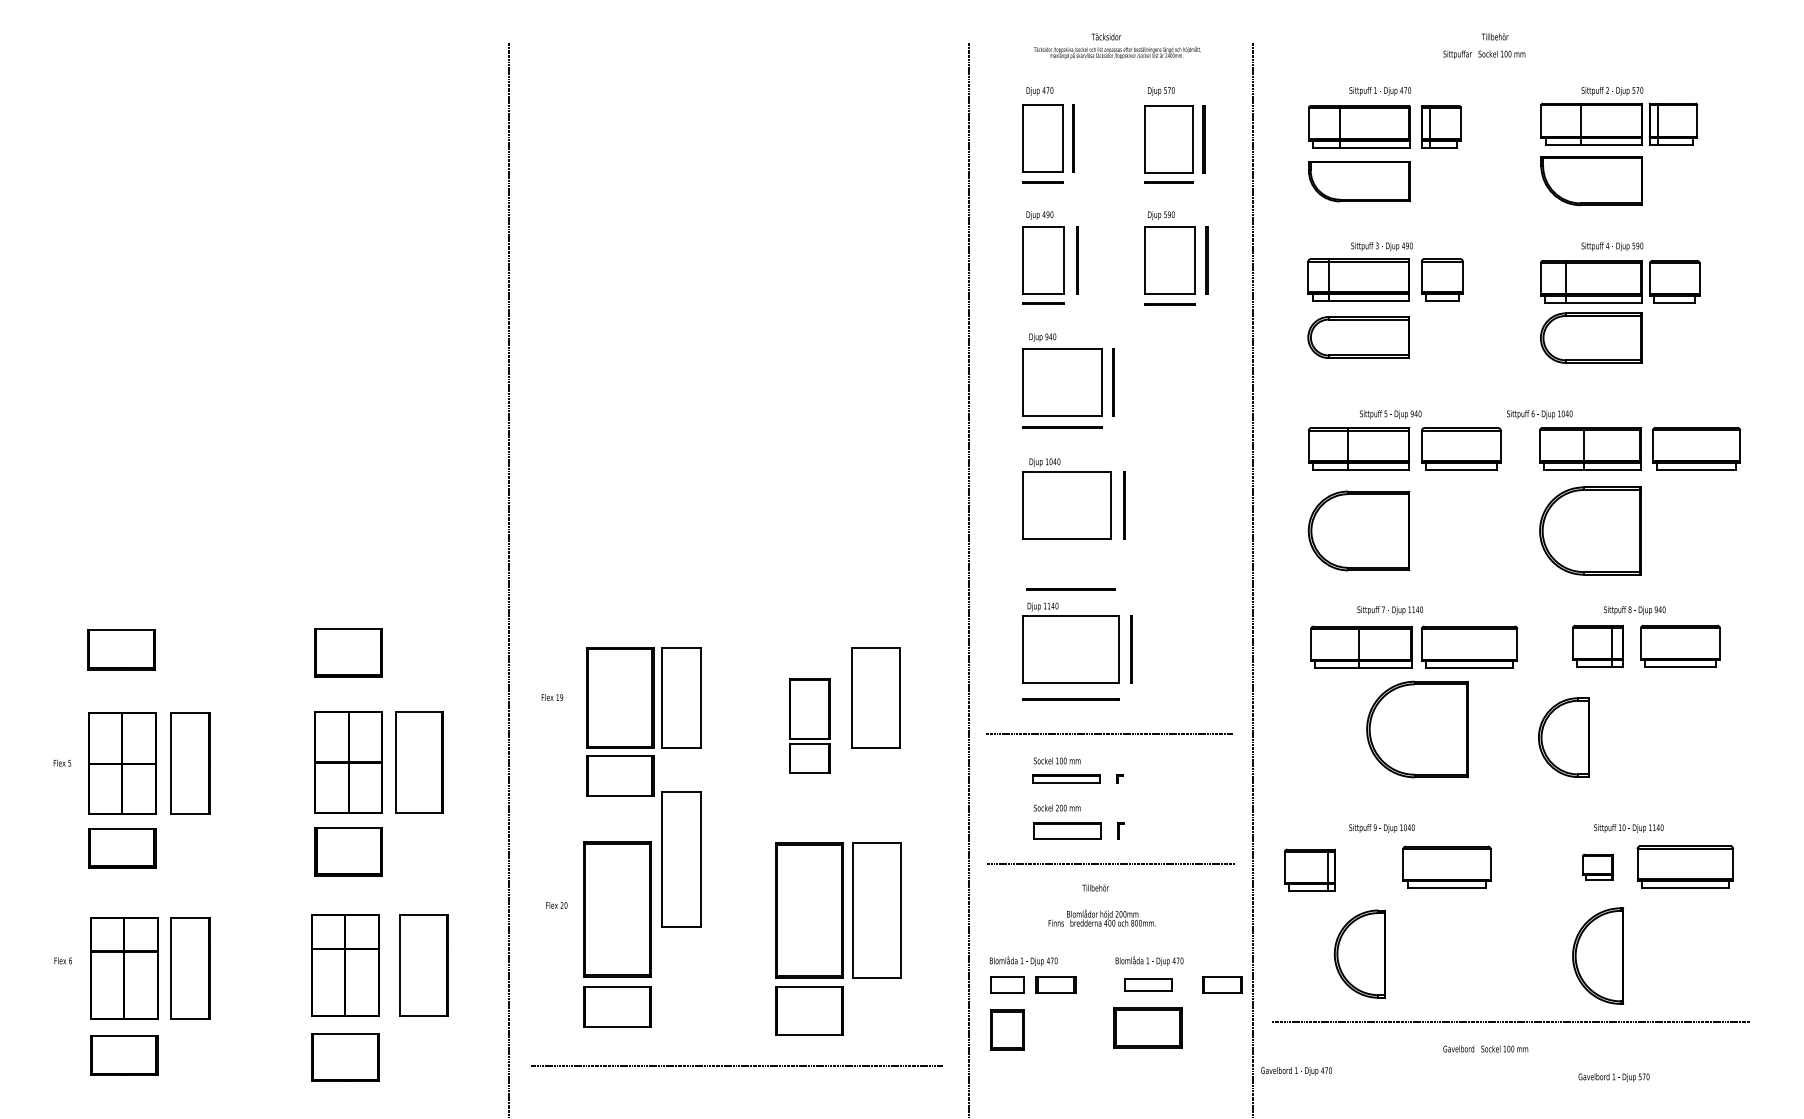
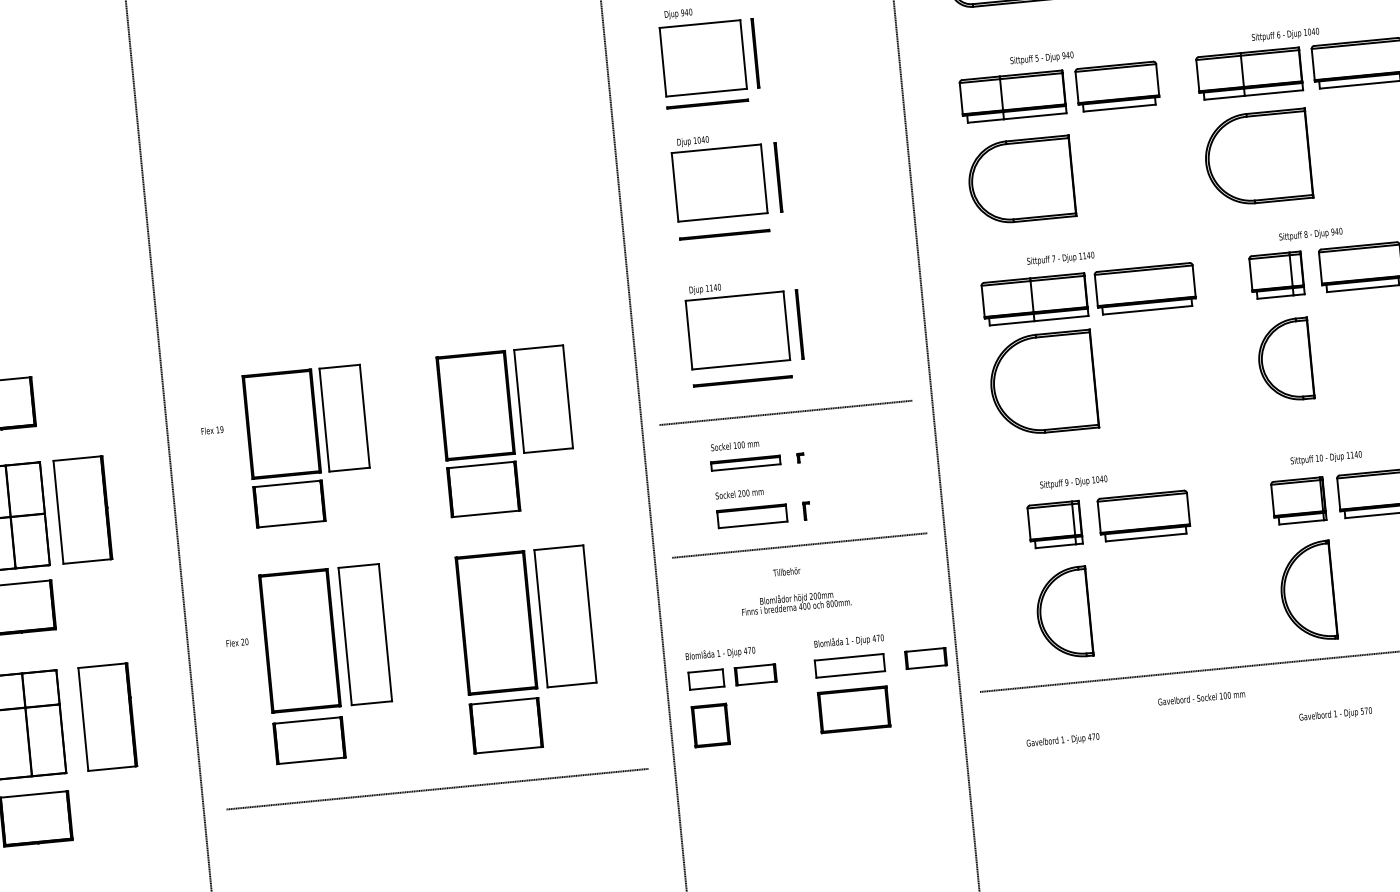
text: (1539, 414) -> (1285, 35), moved
line: (1070, 589) -> (724, 234), moved
part: (809, 725) -> (478, 433), size x1.67
part: (1417, 729) -> (1043, 383), moved
part: (1563, 737) -> (1284, 360), moved
part: (681, 859) -> (365, 634), moved
part: (1598, 866) -> (1298, 500), size x1.67
part: (1309, 869) -> (1054, 523), moved
part: (1147, 984) -> (849, 665), size x1.43
text: (1296, 1071) -> (1063, 740), moved

